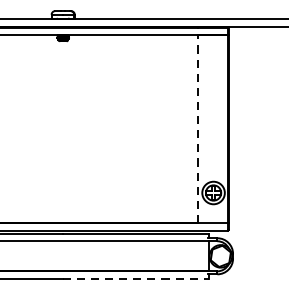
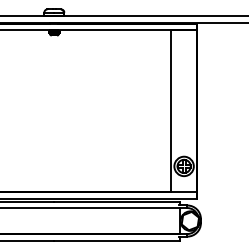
line: (197, 128) -> (170, 110), dashed -> solid
line: (136, 278) -> (117, 240), dashed -> solid

